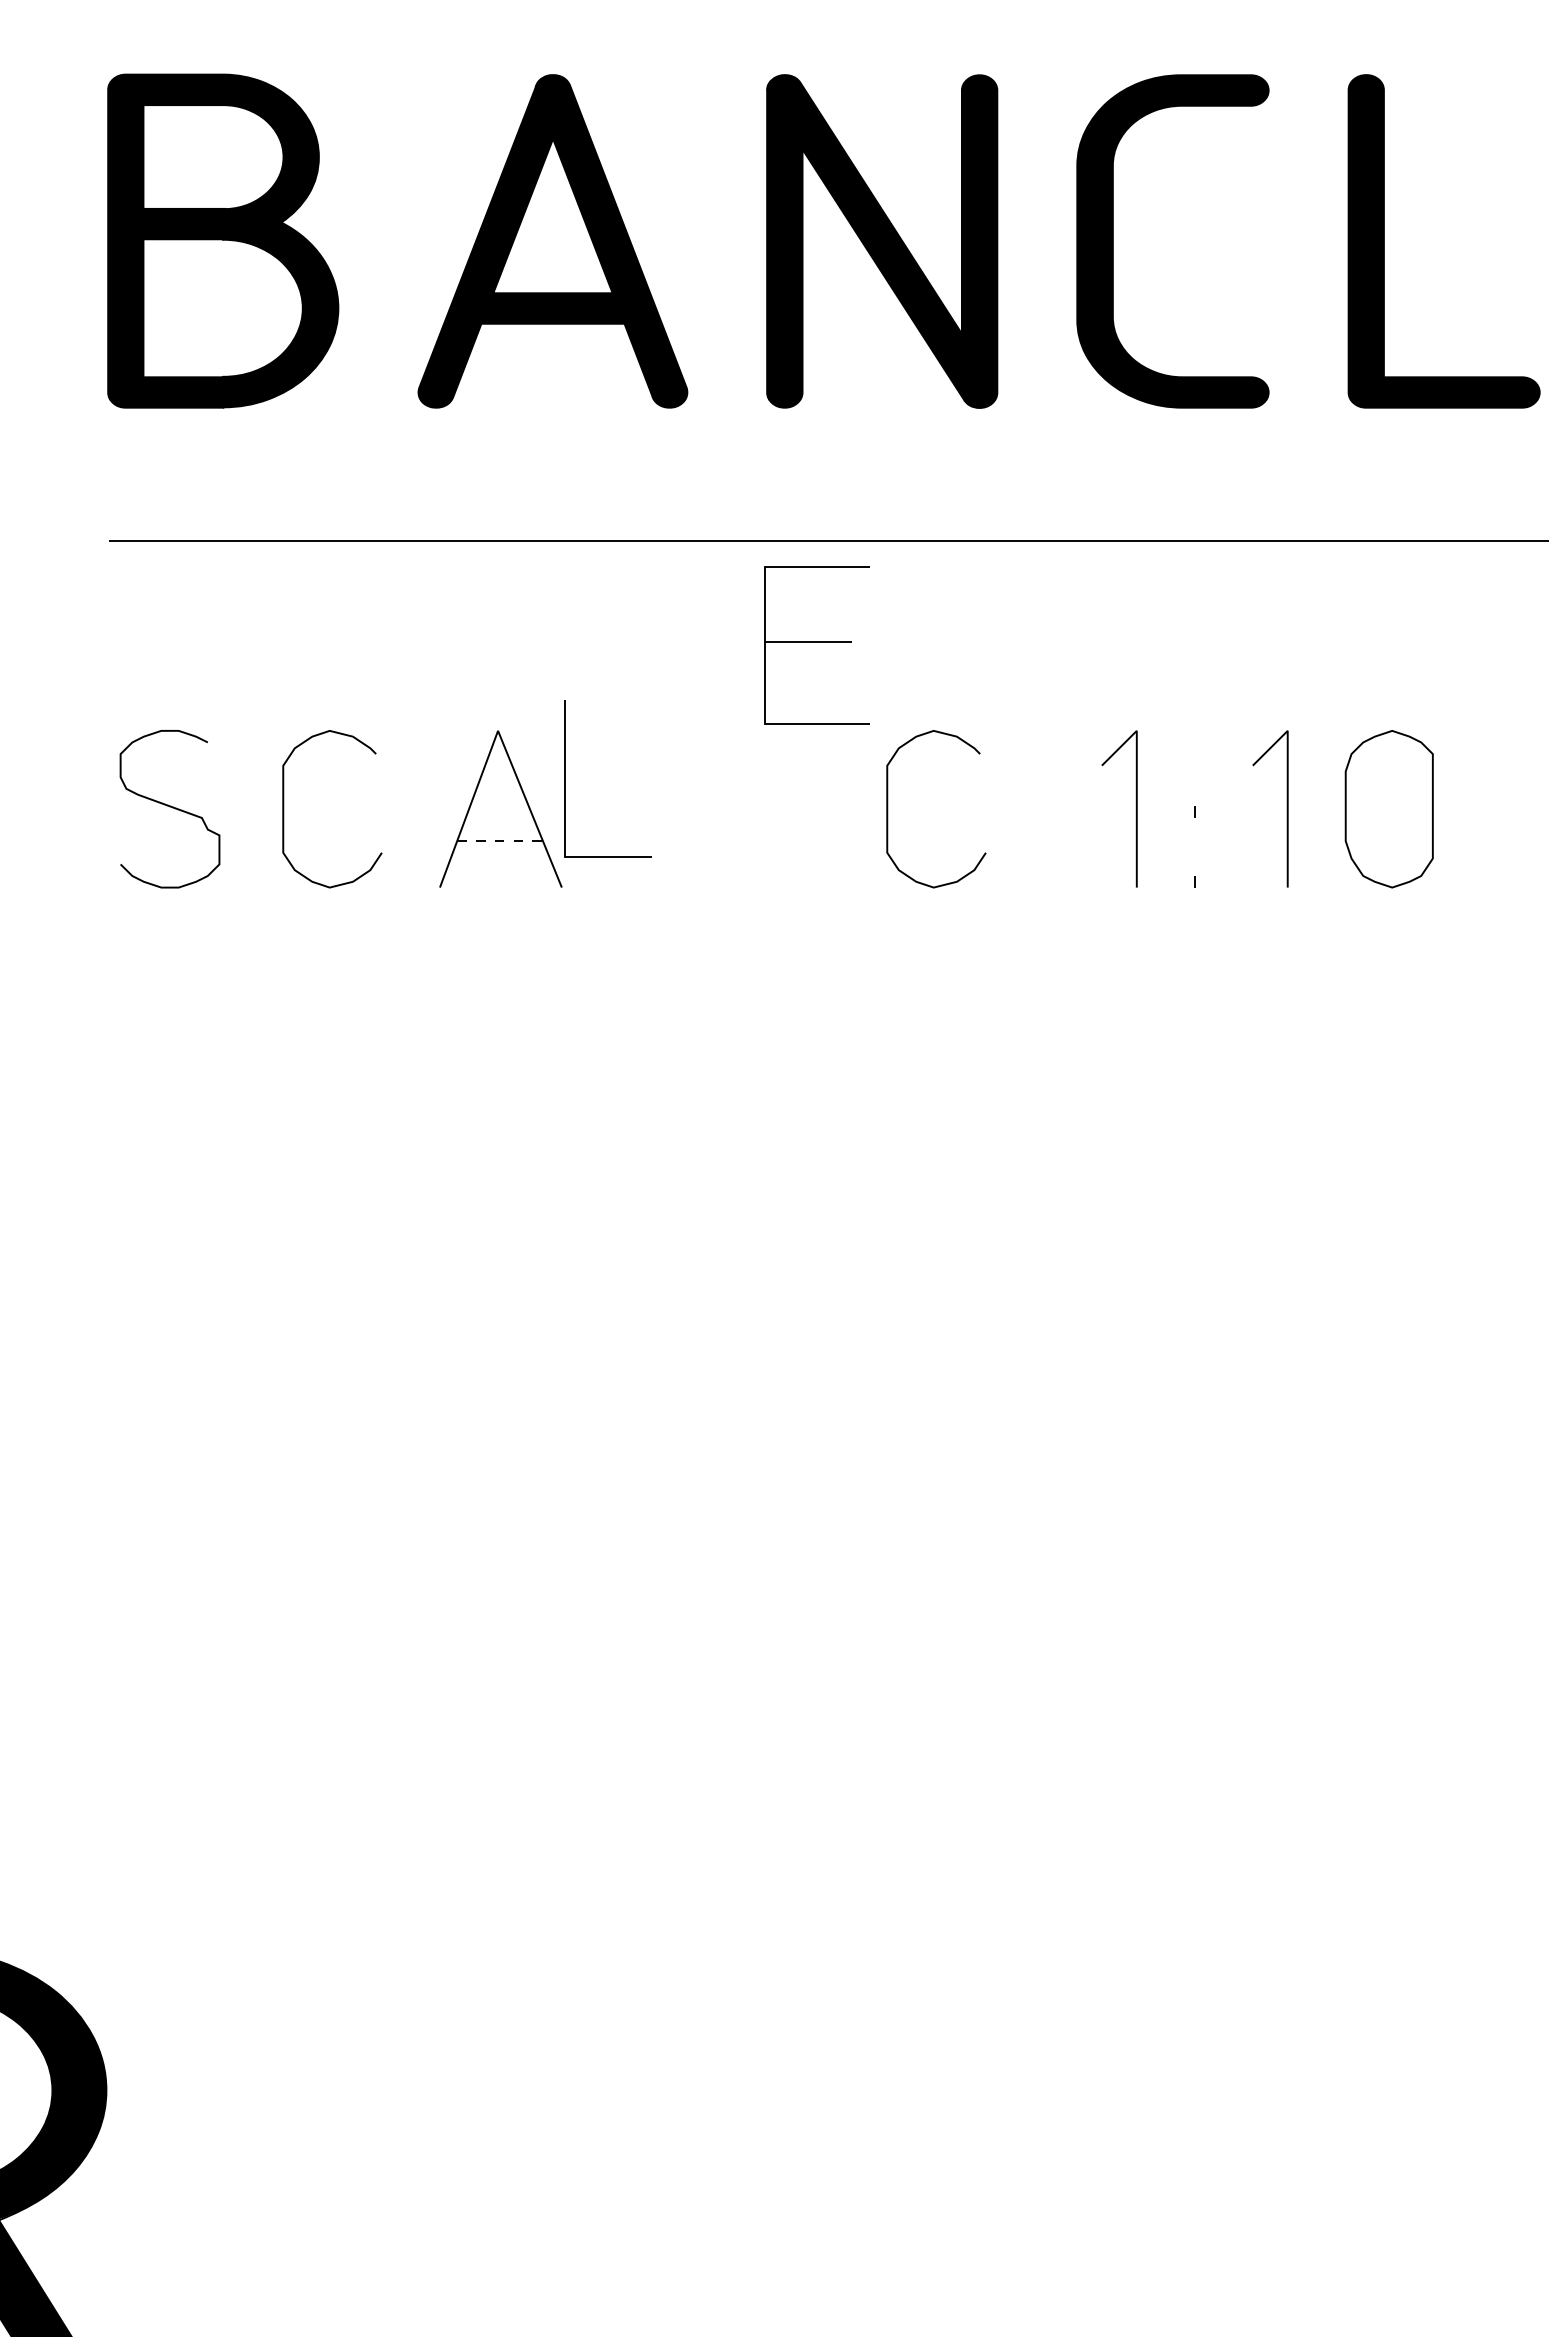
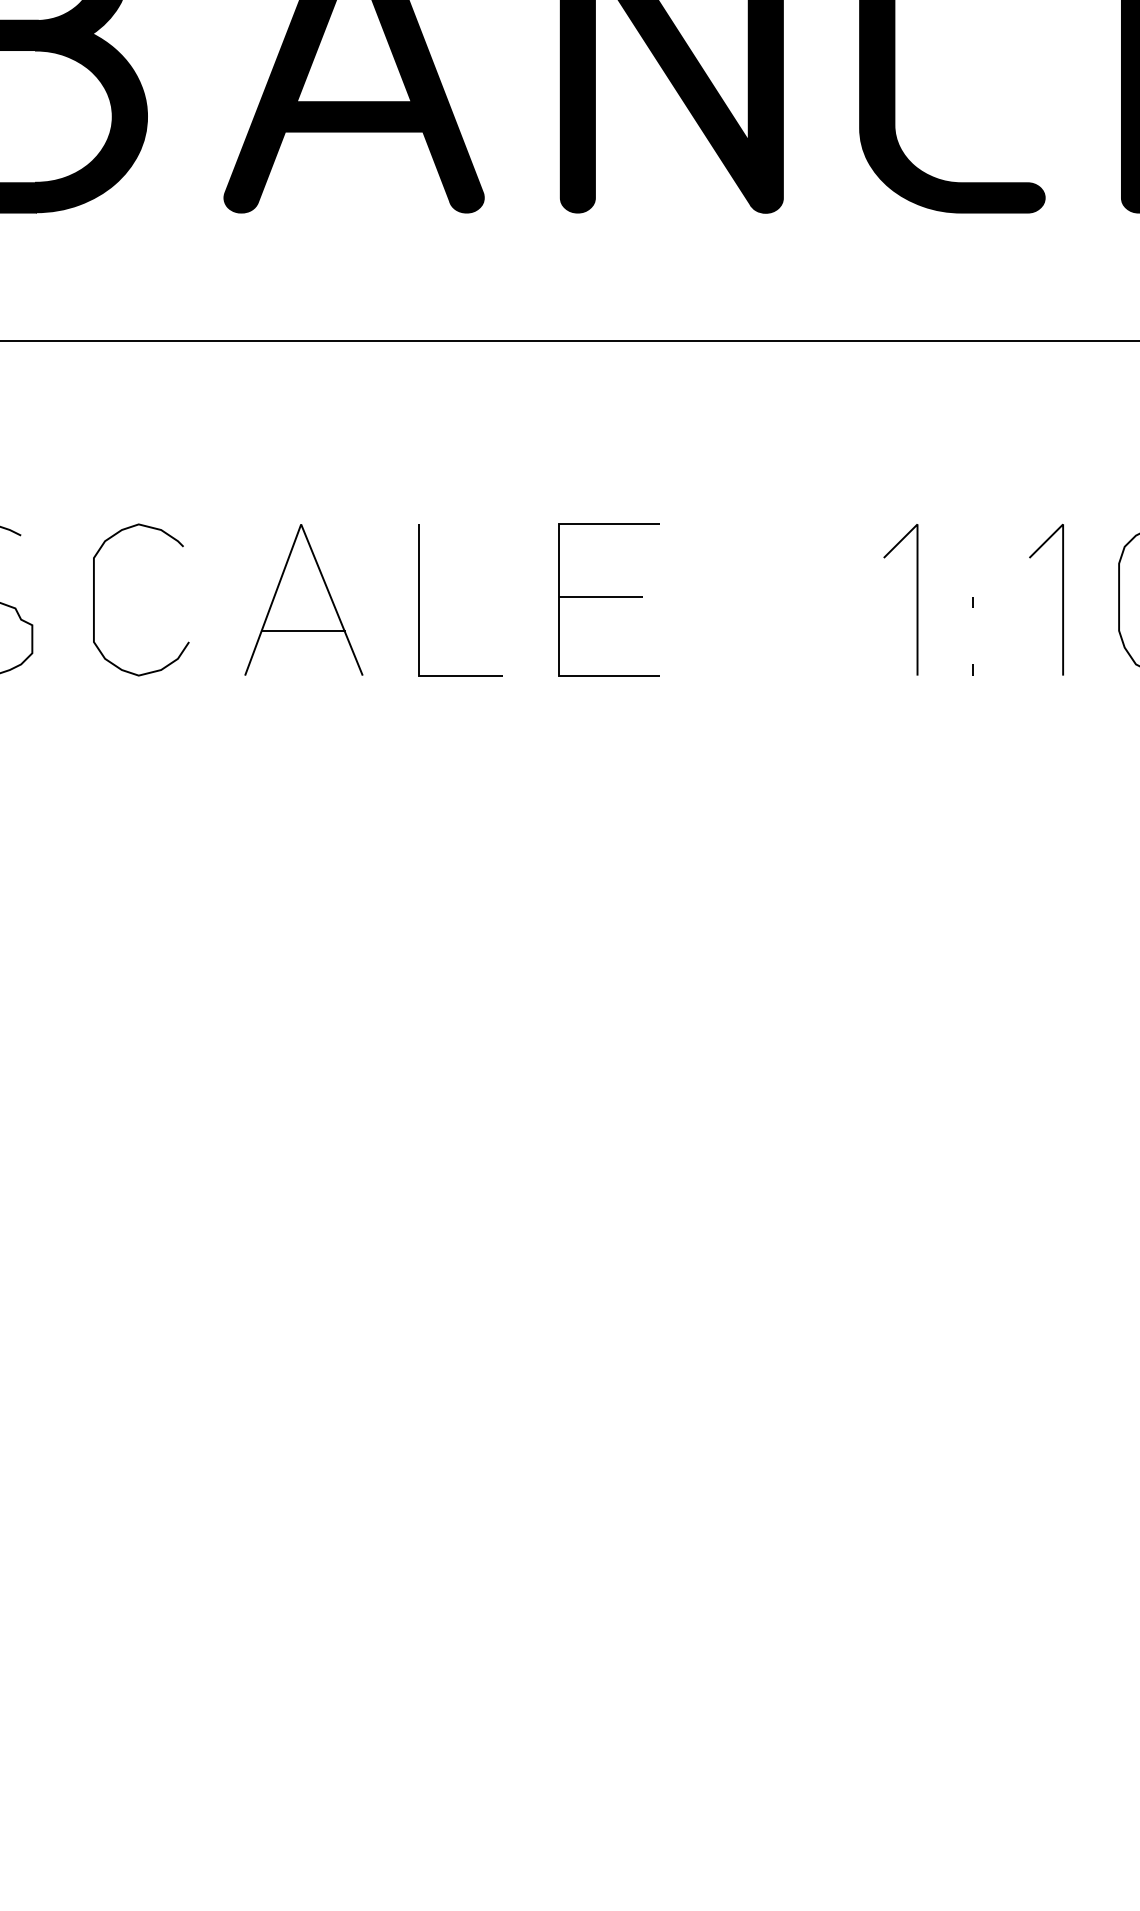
part: (816, 645) -> (608, 600), moved
line: (565, 778) -> (419, 600), moved
curve: (888, 809) -> (677, 600), removed
line: (501, 841) -> (304, 631), dashed -> solid

